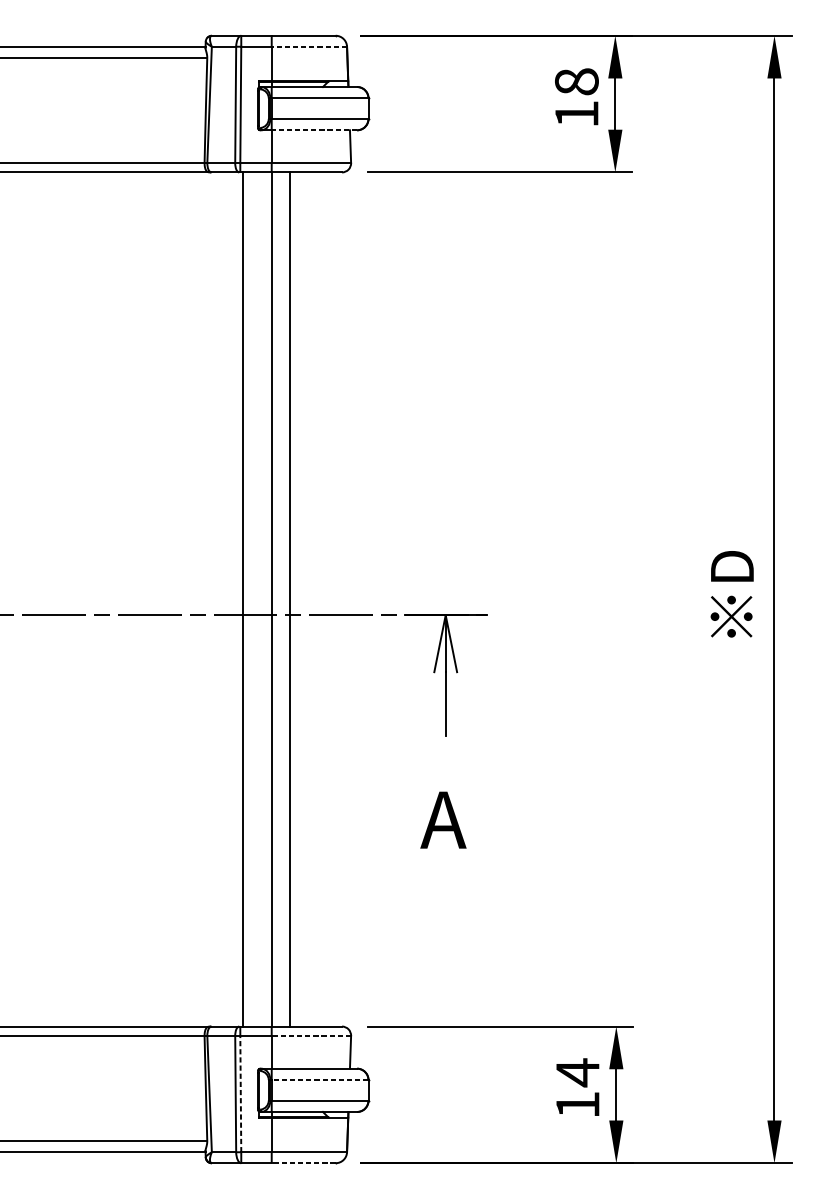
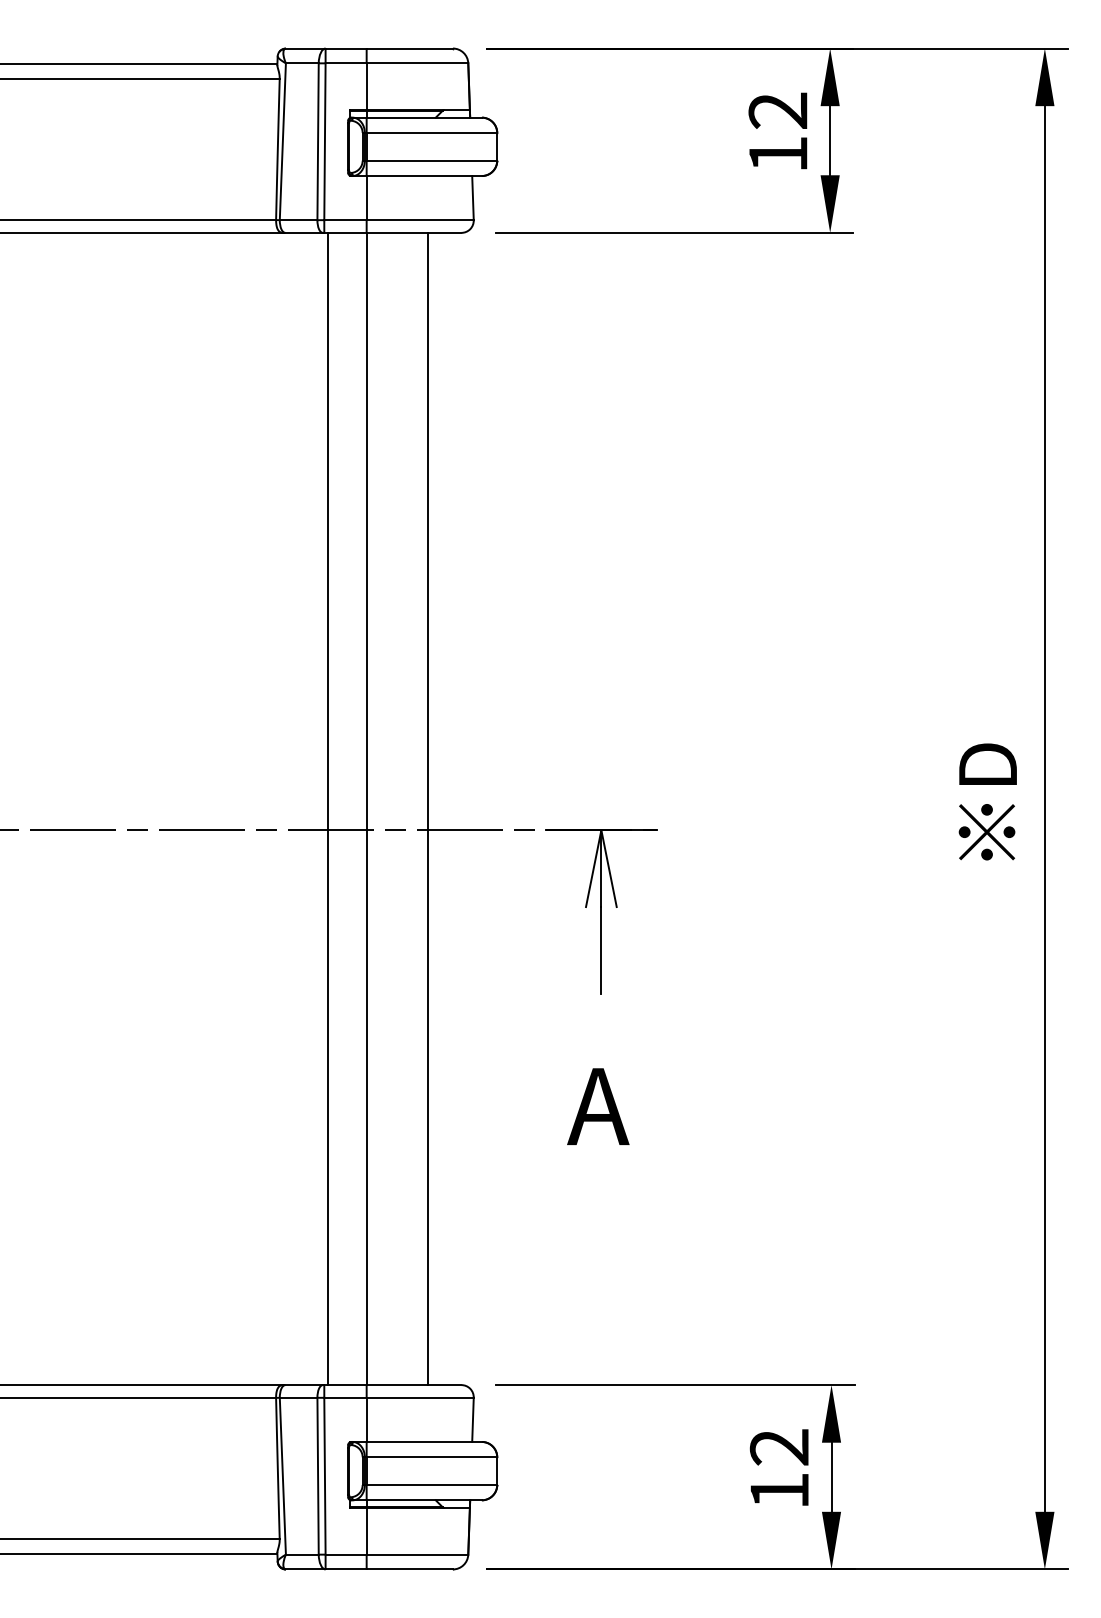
line: (309, 46) -> (417, 63), dashed -> solid
text: (577, 81) -> (778, 110), 18 -> 12
line: (314, 130) -> (424, 176), dashed -> solid
line: (290, 599) -> (428, 808), moved
line: (311, 1035) -> (420, 1397), dashed -> solid
text: (577, 1072) -> (778, 1447), 14 -> 12
line: (319, 1080) -> (431, 1457), dashed -> solid
line: (240, 1093) -> (324, 1475), dashed -> solid
line: (303, 1163) -> (409, 1569), dashed -> solid

